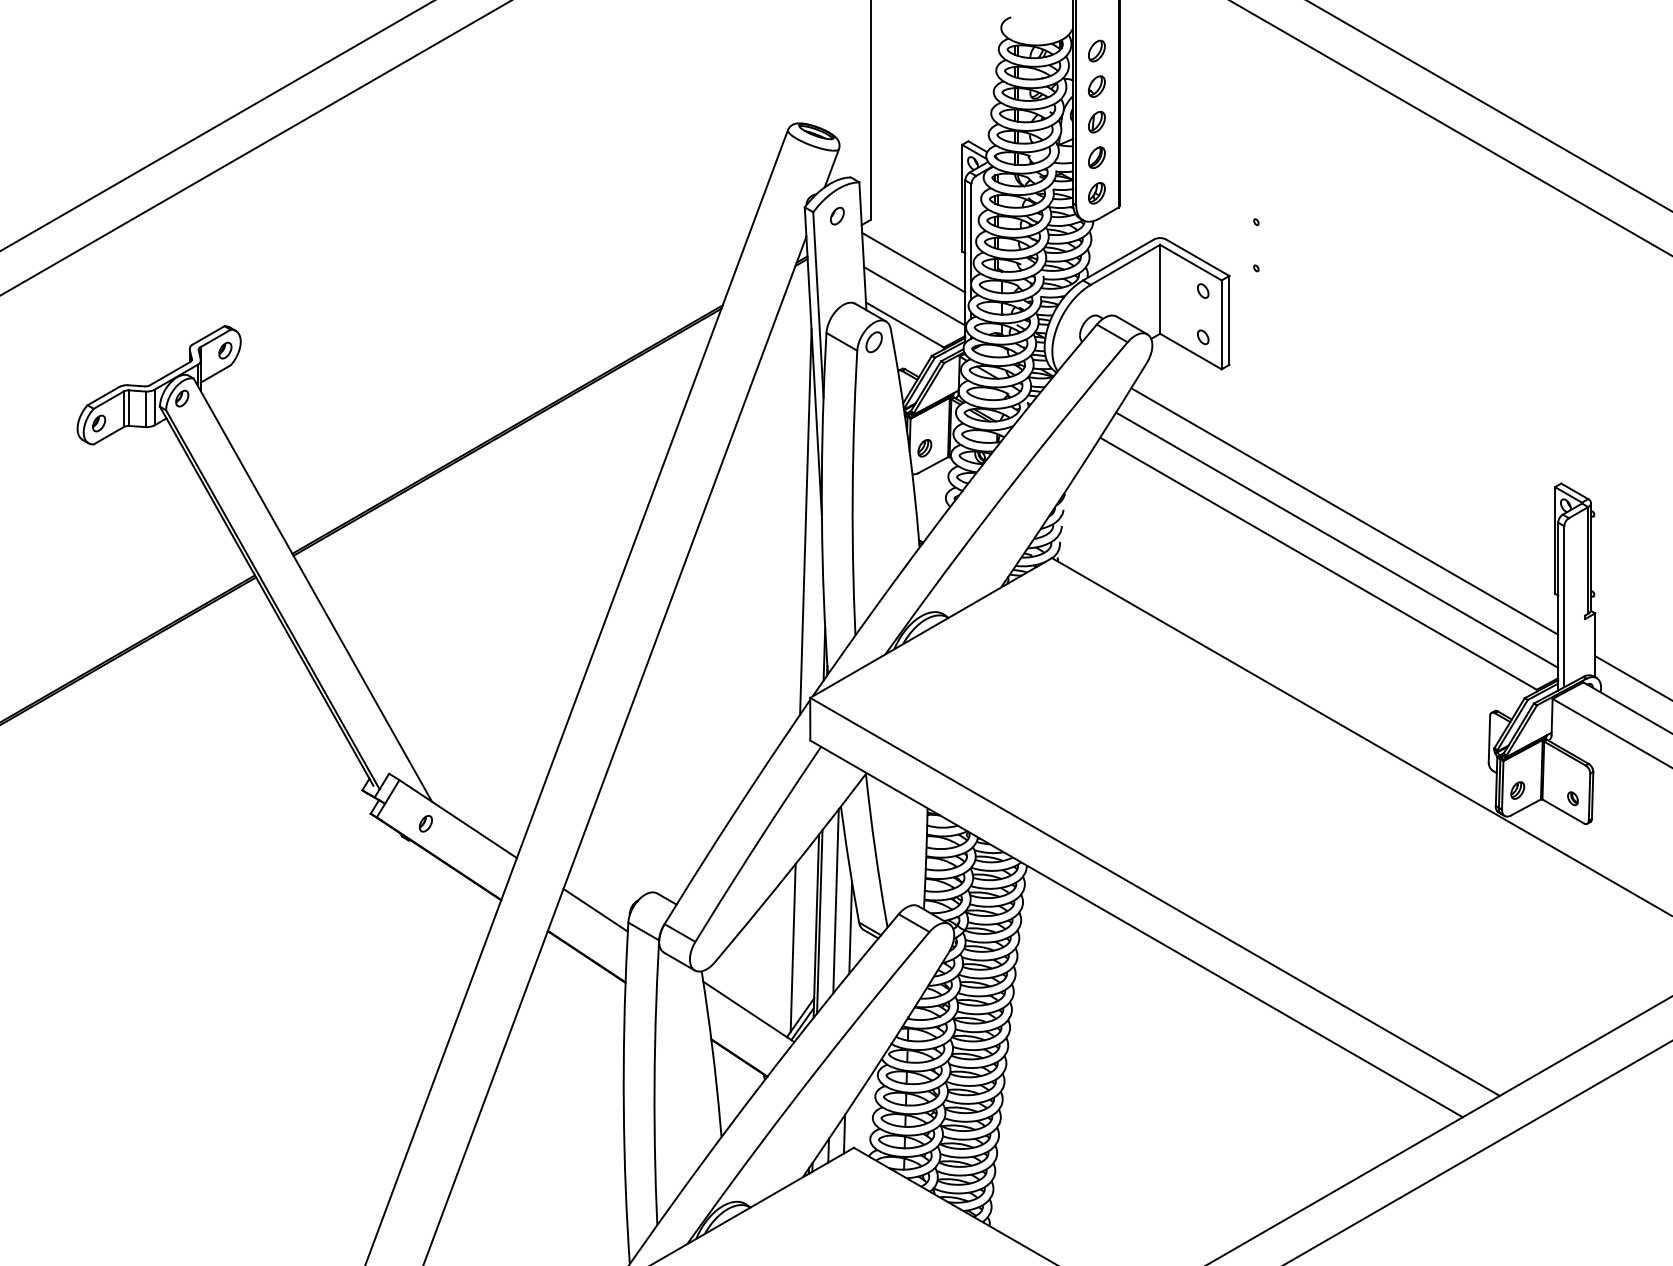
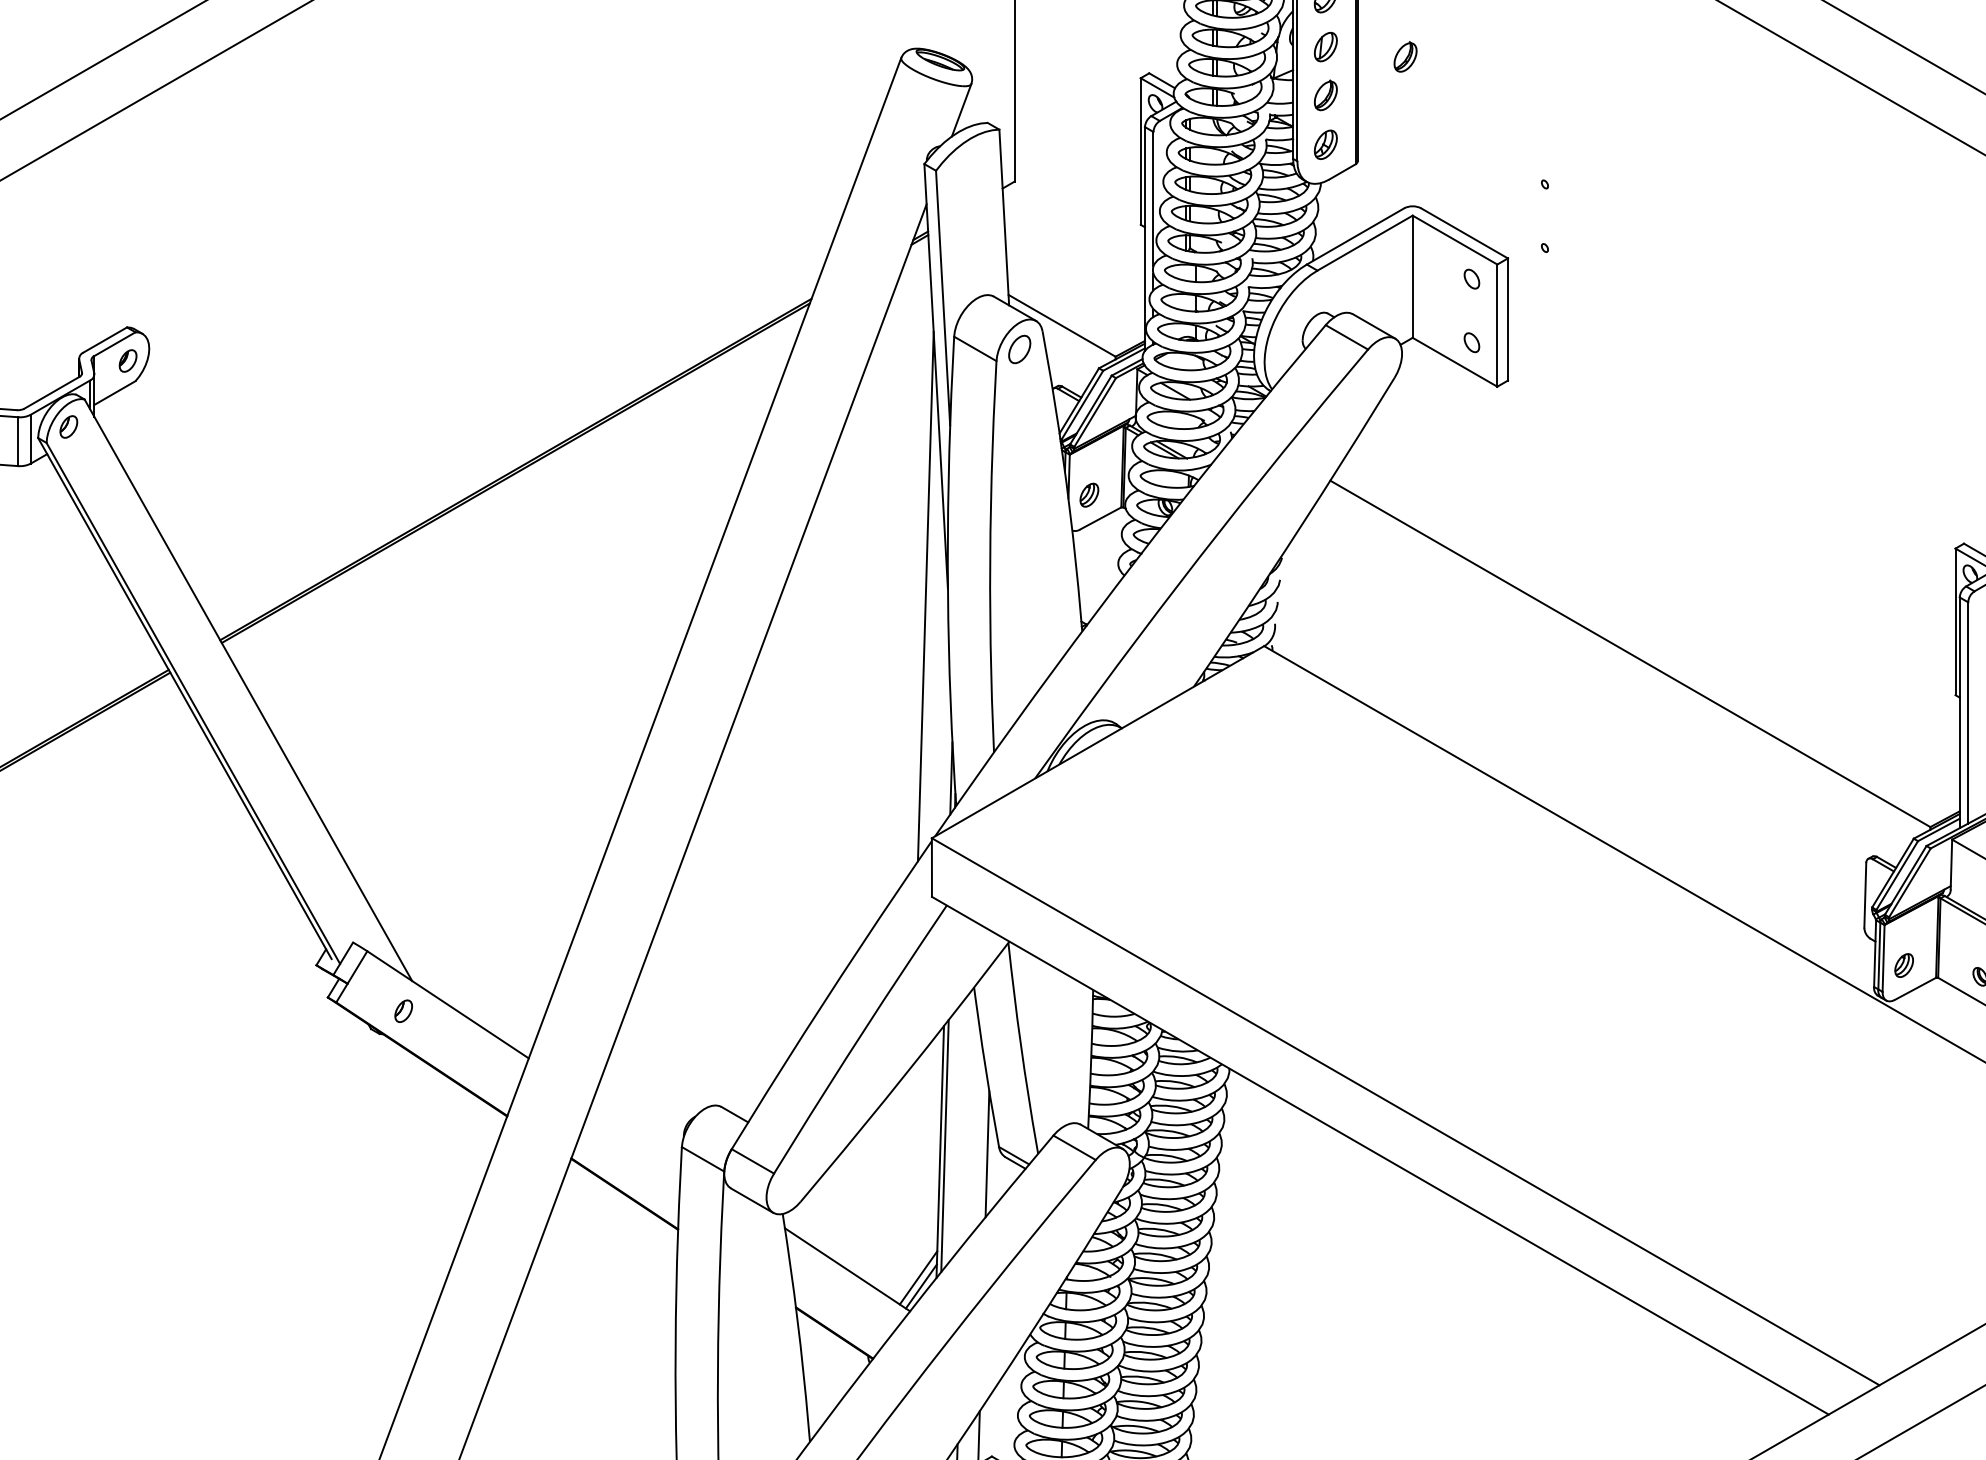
part: (1154, 128) -> (1405, 55), added
part: (837, 215) -> (969, 175), removed
line: (913, 262) -> (1073, 239), removed
line: (914, 296) -> (1075, 286), removed
line: (1344, 511) -> (1666, 582), removed
line: (1337, 539) -> (1656, 620), removed
line: (835, 901) -> (966, 1118), removed
line: (595, 909) -> (636, 1129), removed
line: (792, 947) -> (907, 1181), removed

